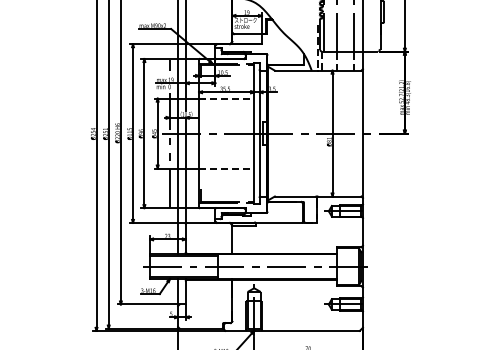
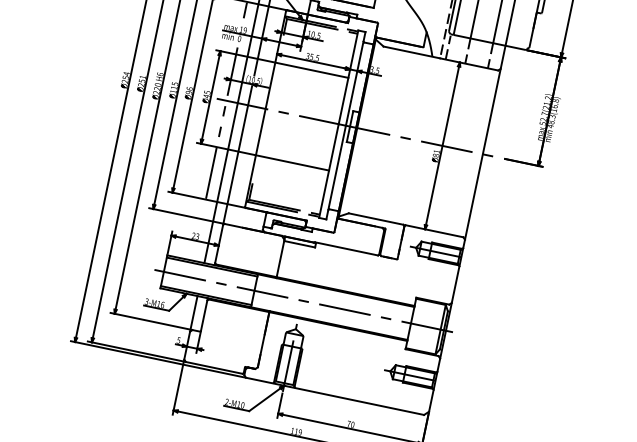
line: (226, 98) -> (311, 70), dashed -> solid
line: (226, 168) -> (292, 162), dashed -> solid

